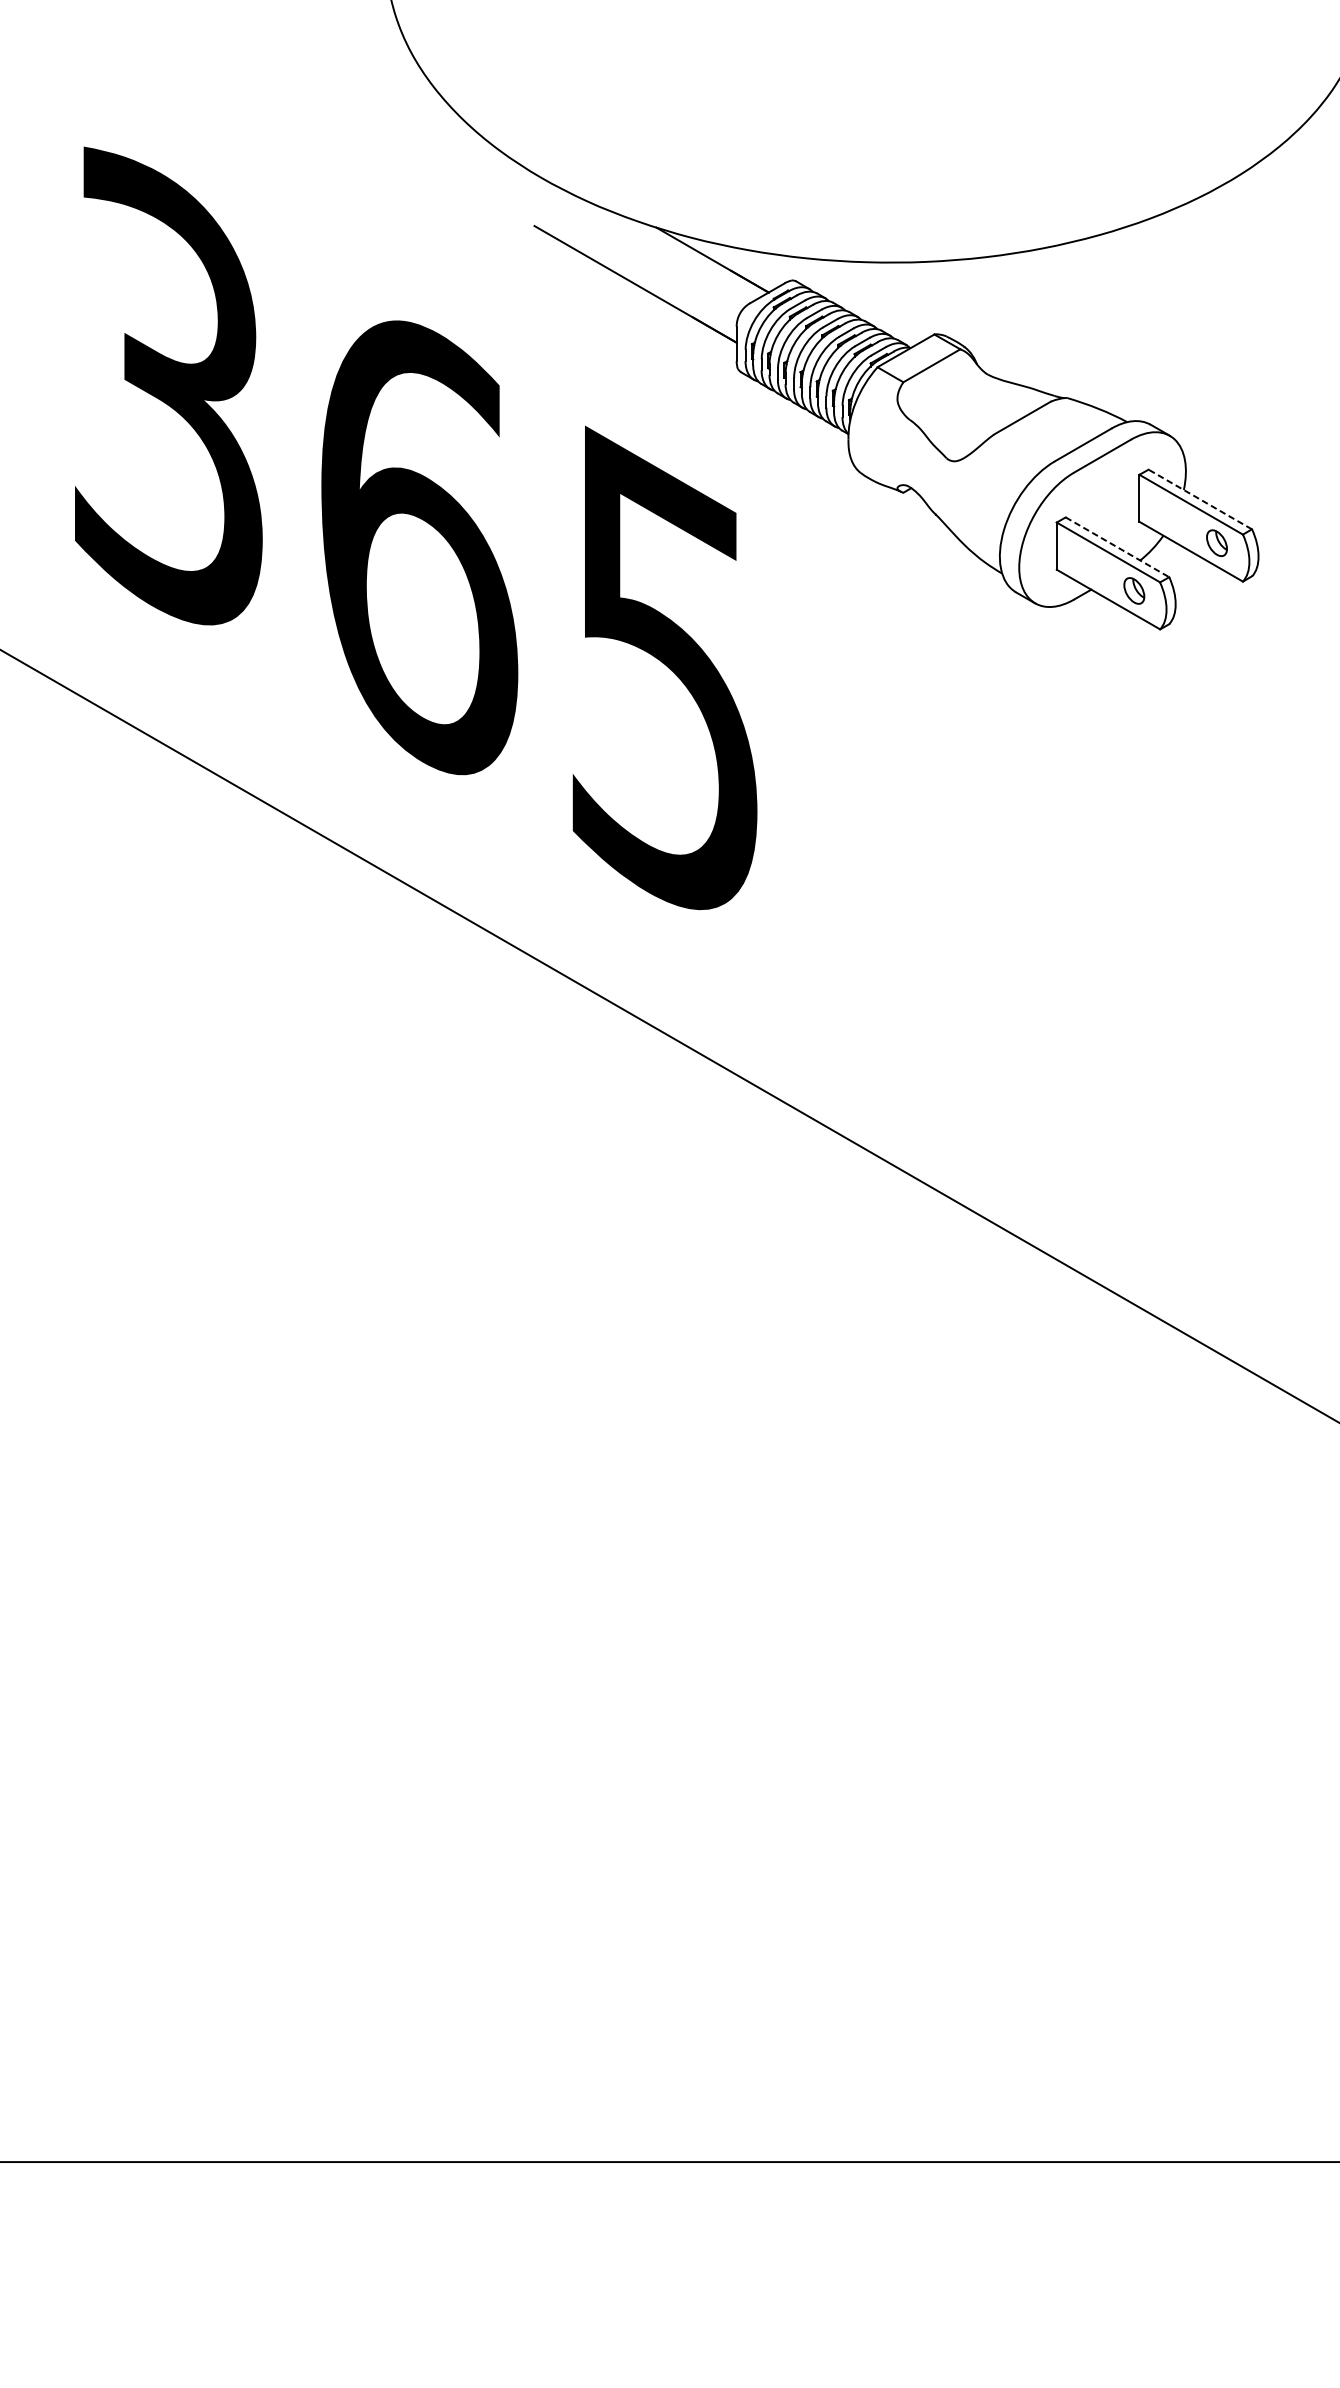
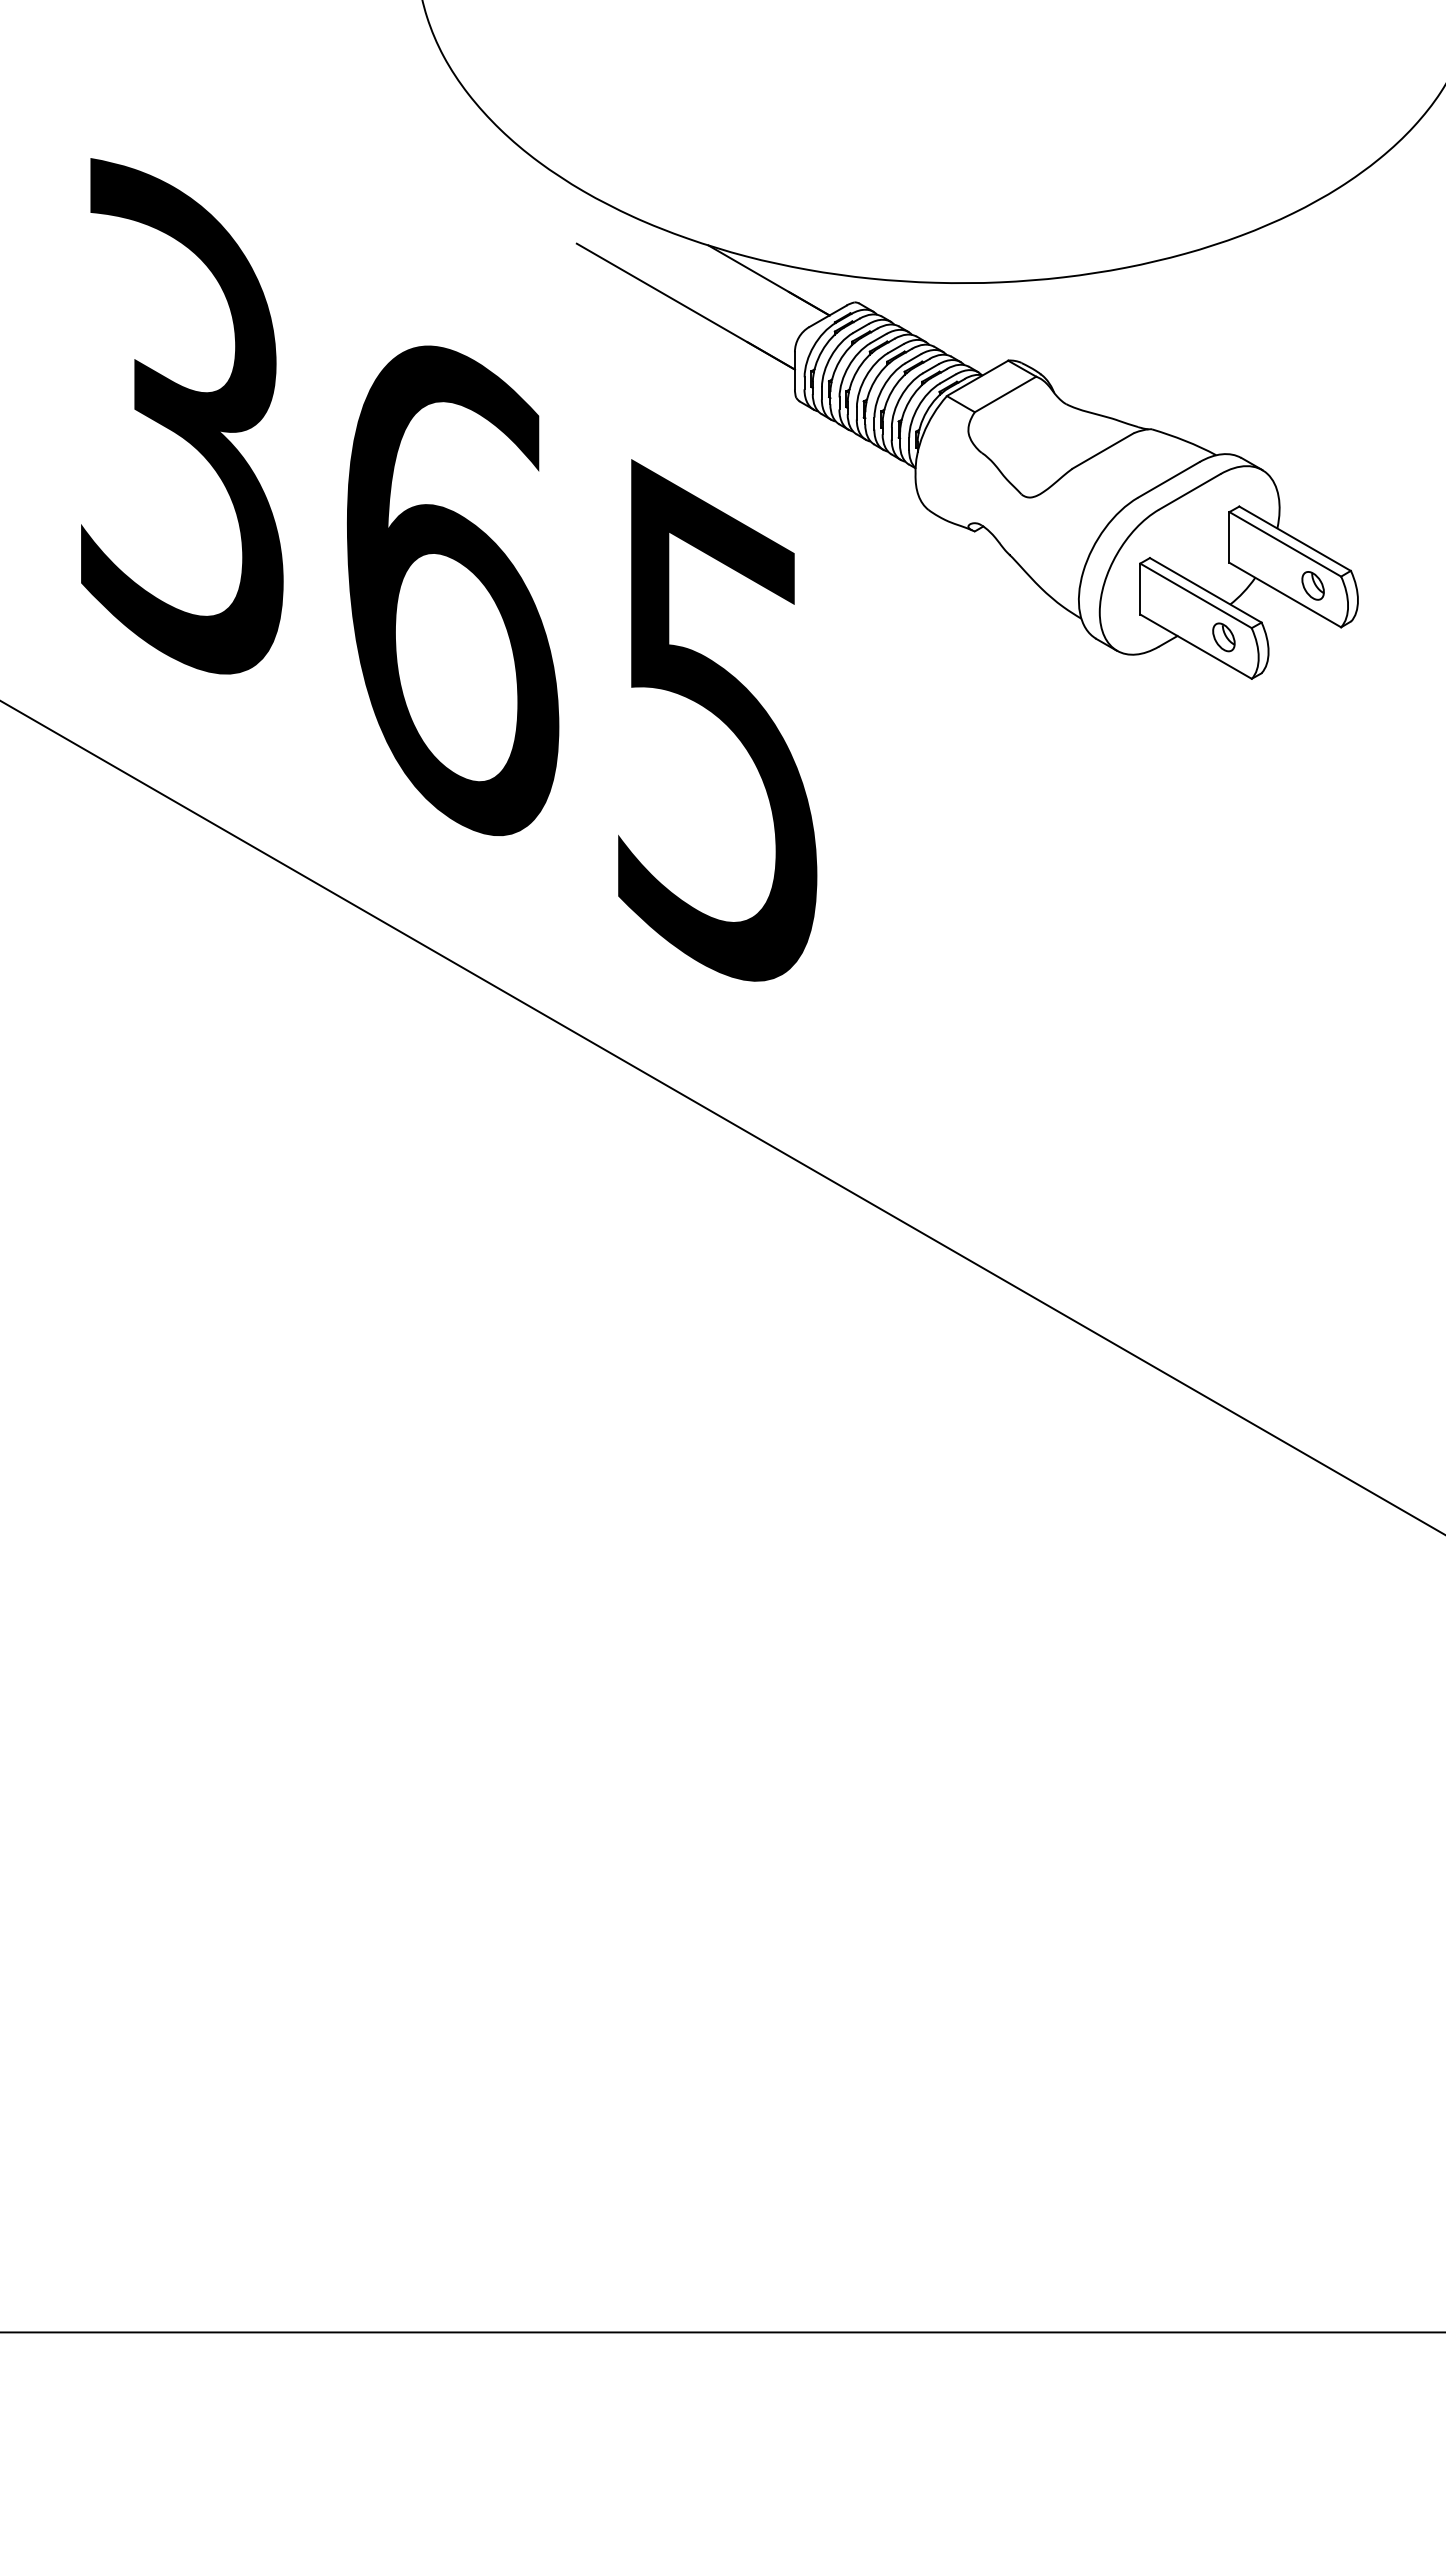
line: (1199, 499) -> (1294, 538), dashed -> solid
line: (1117, 547) -> (1205, 590), dashed -> solid

